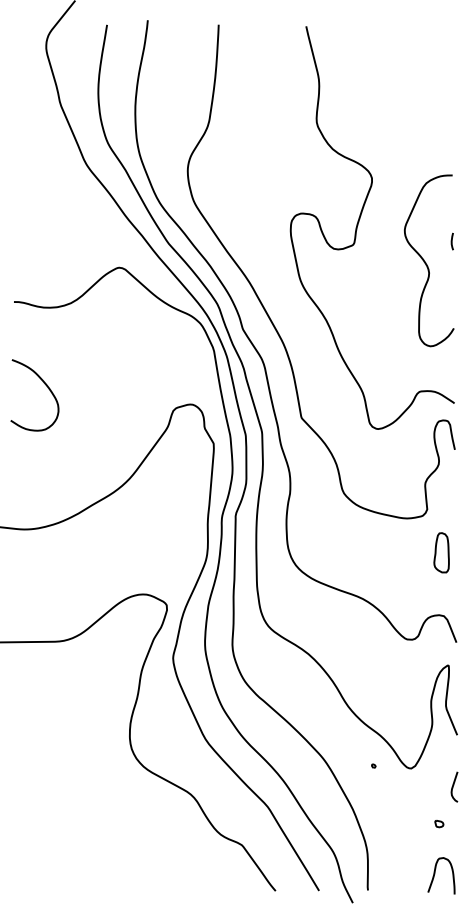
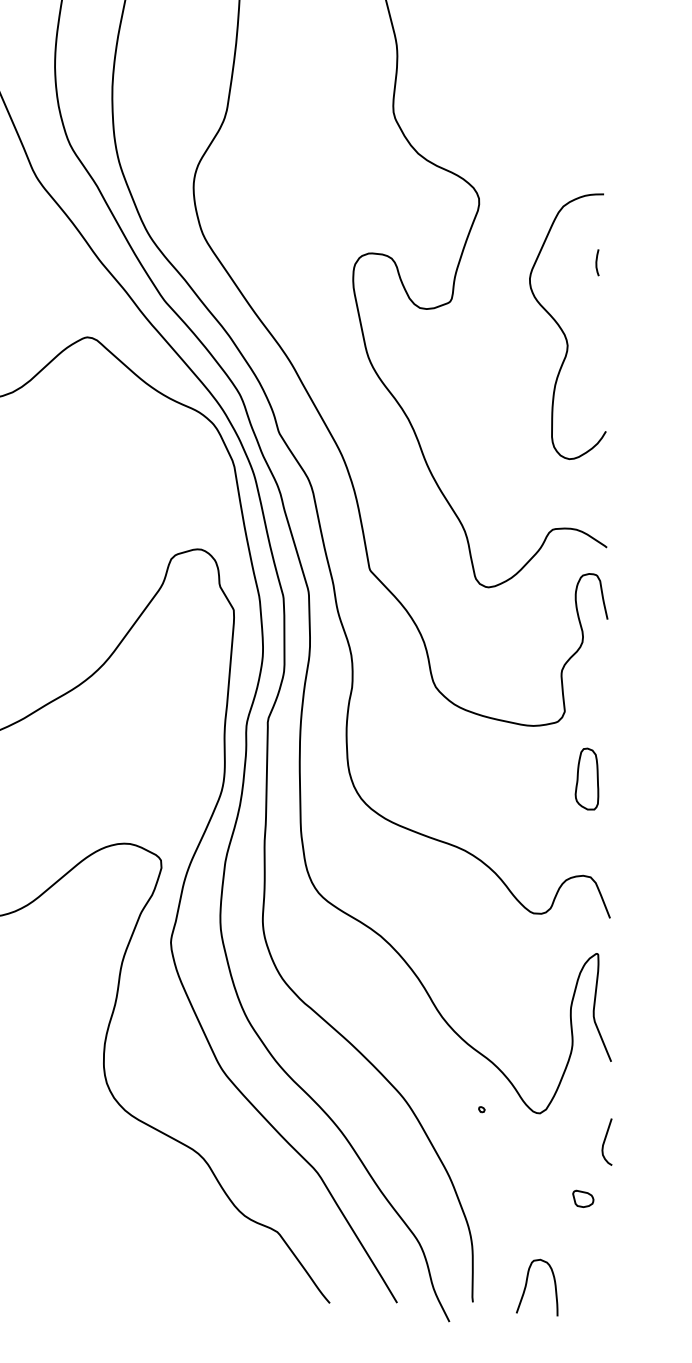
line: (451, 241) -> (596, 262), moved
part: (439, 824) -> (583, 1200), size x1.6
curve: (435, 874) -> (527, 1285), moved

